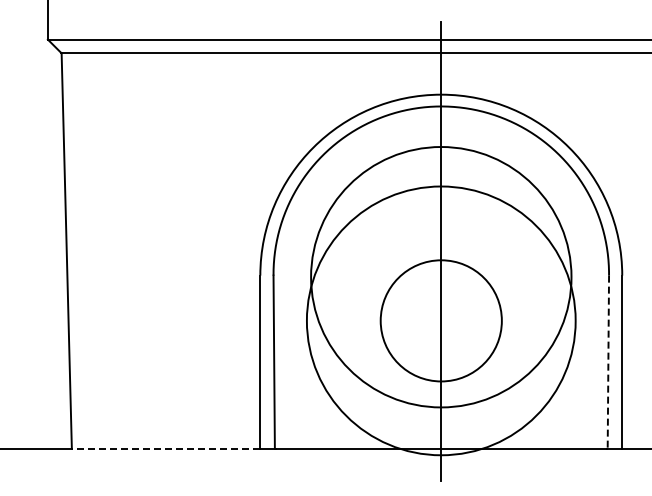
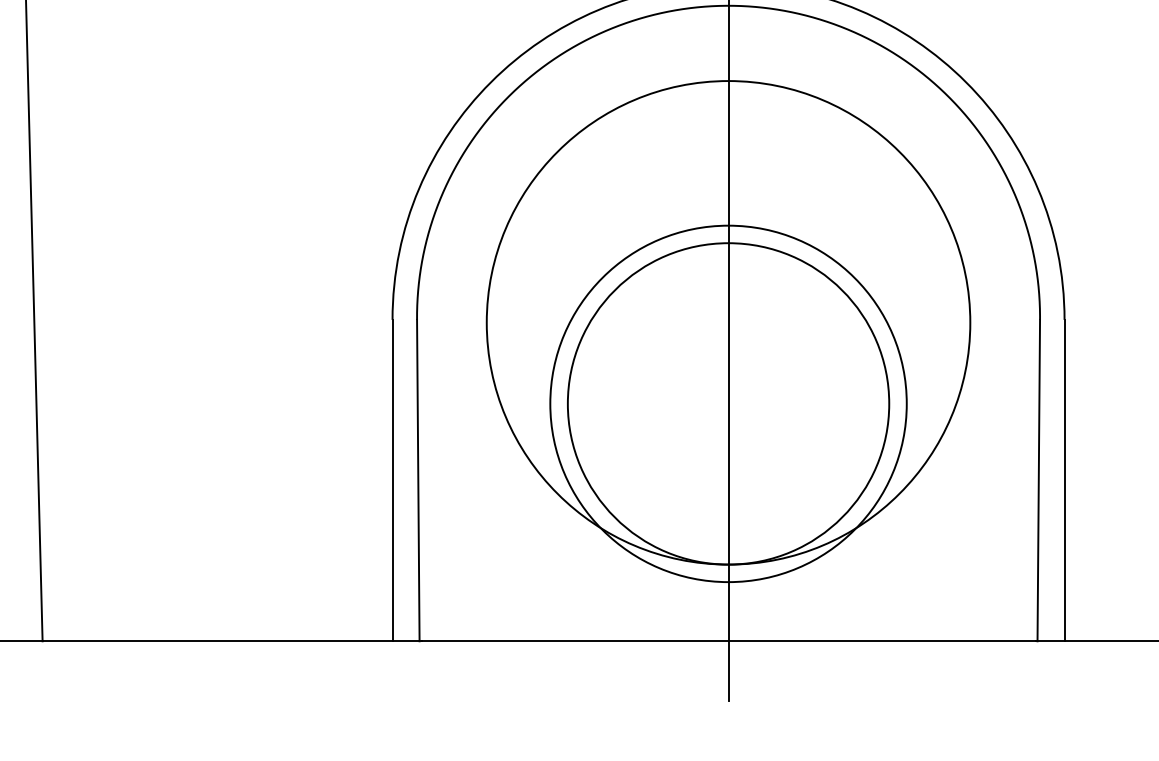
circle: (440, 320) -> (727, 403), size x1.43
circle: (441, 320) -> (728, 403), size x0.71
line: (608, 362) -> (1039, 481), dashed -> solid
line: (165, 448) -> (216, 640), dashed -> solid

